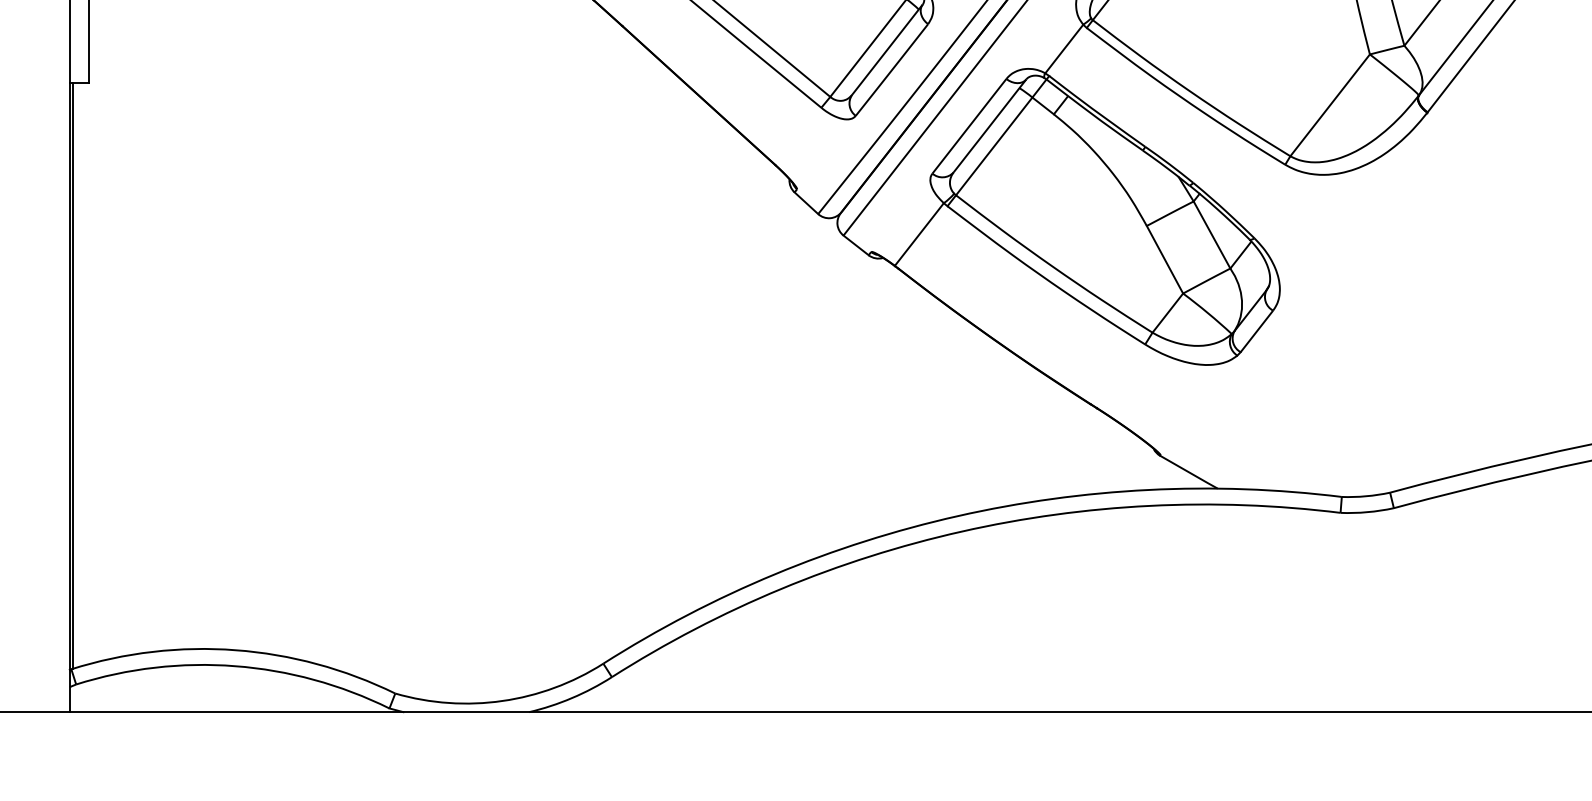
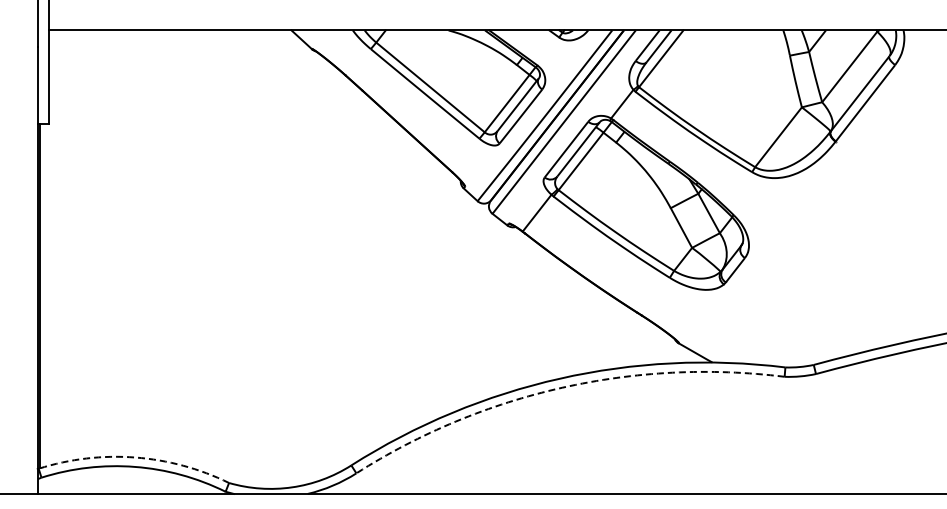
arc: (962, 531) -> (562, 387), solid -> dashed
arc: (236, 650) -> (135, 457), solid -> dashed

